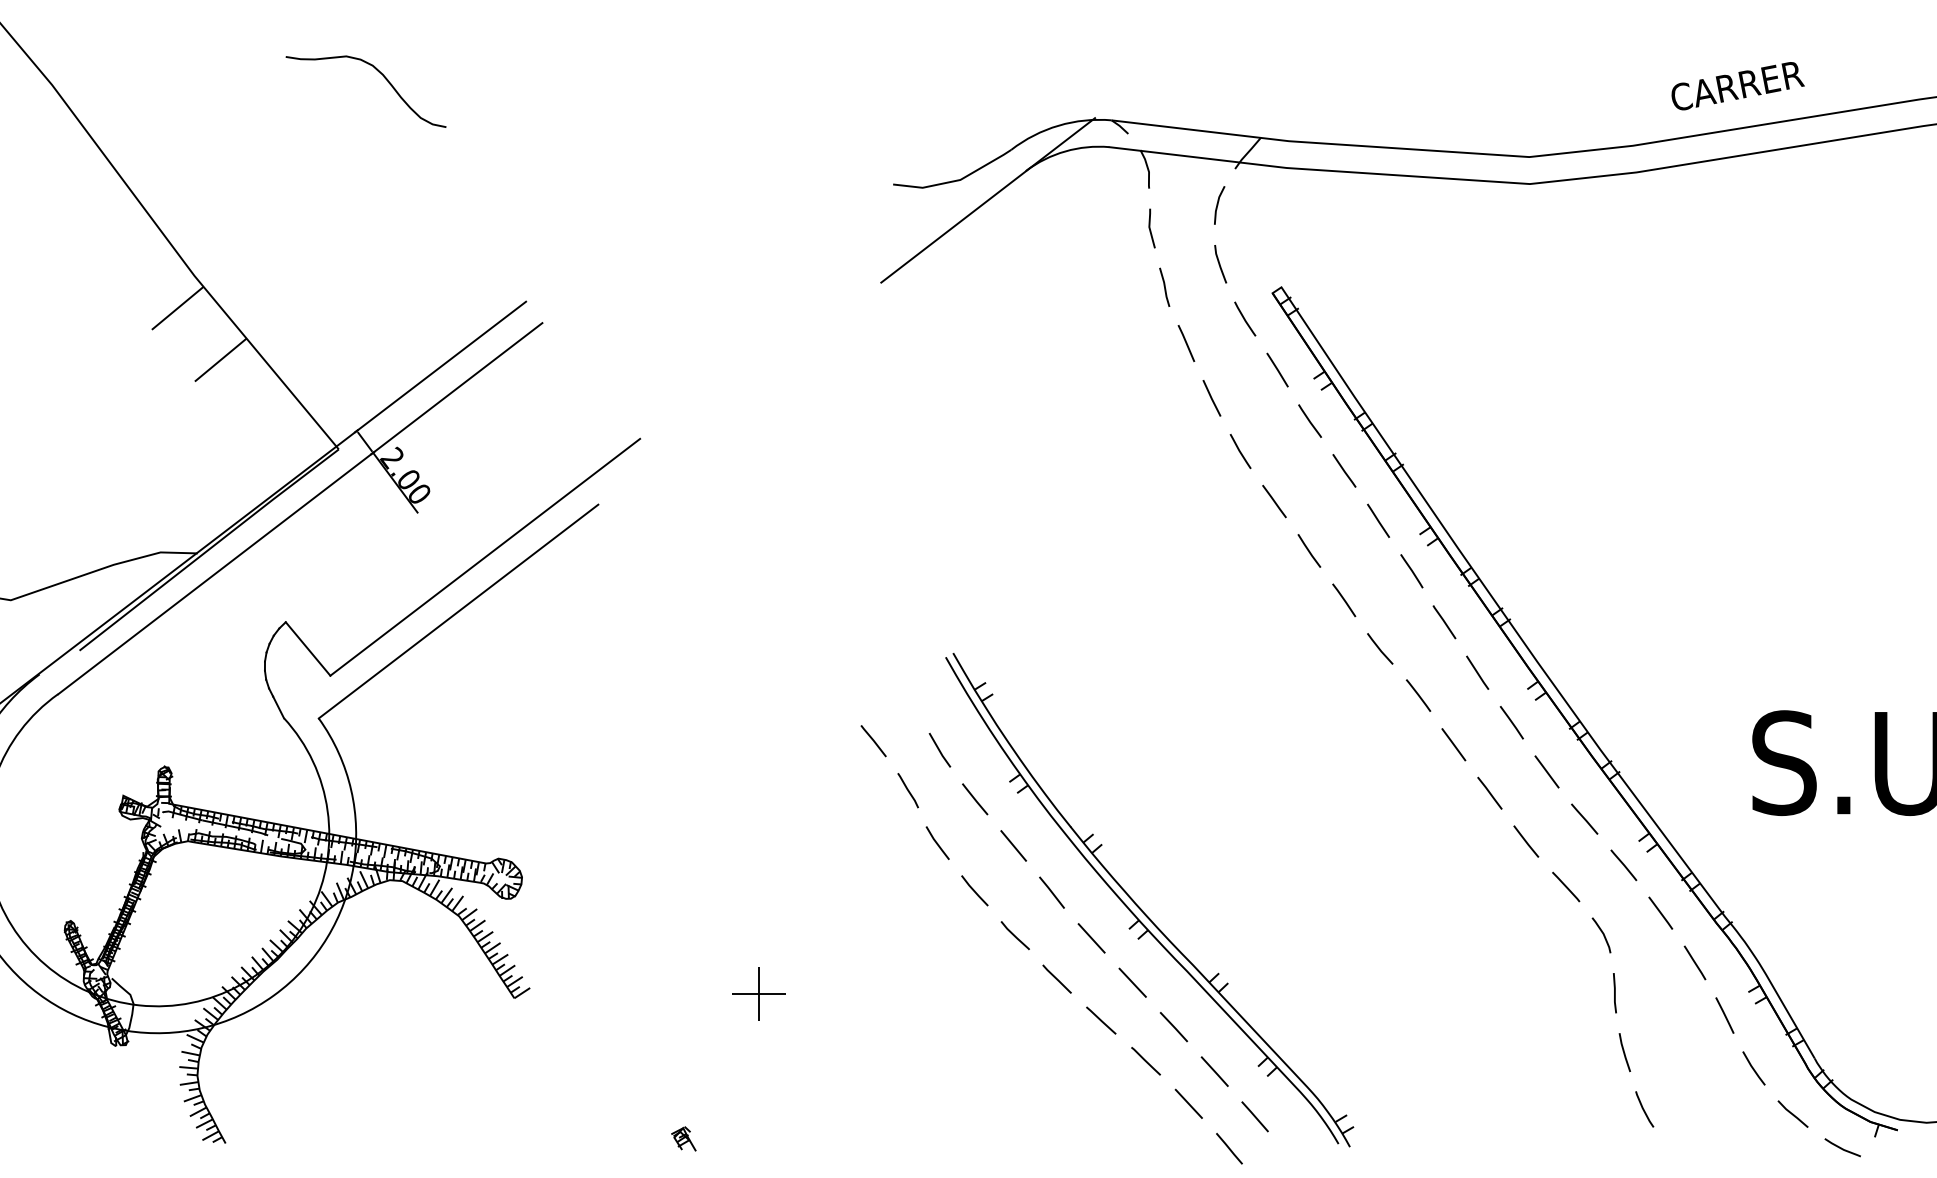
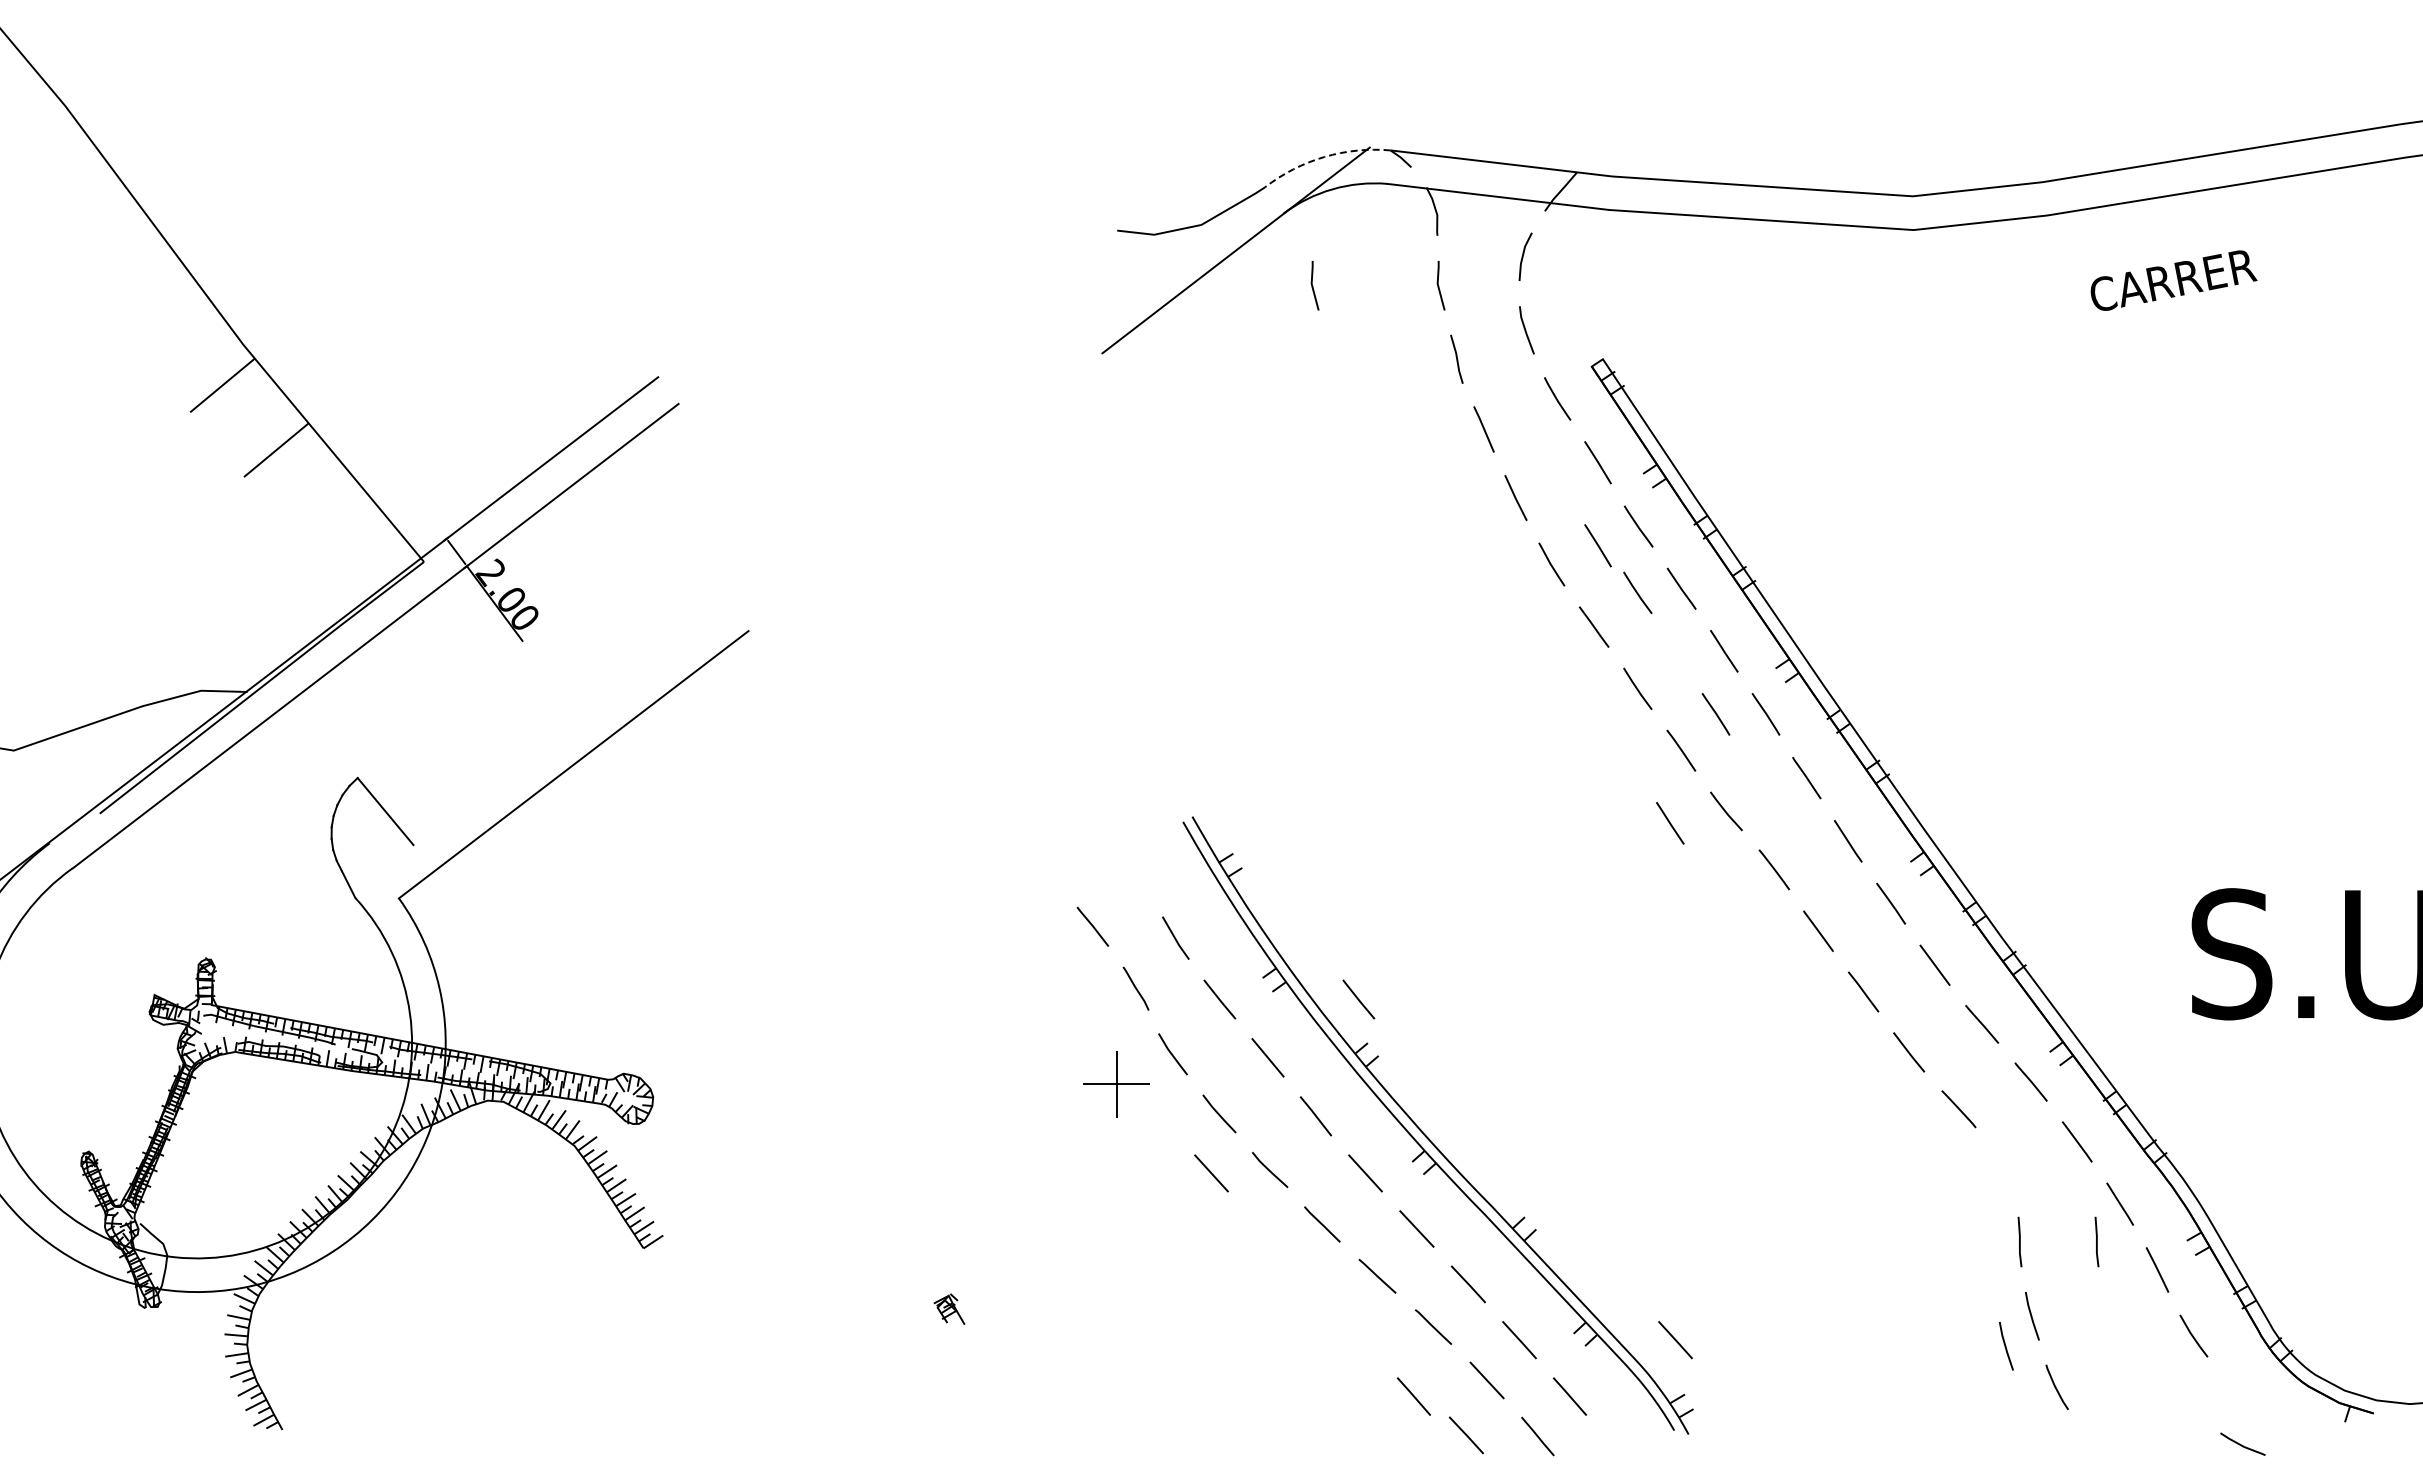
curve: (381, 74) -> (477, 93), removed
text: (1737, 86) -> (2173, 280), moved
arc: (1058, 126) -> (1324, 157), solid -> dashed
line: (1050, 229) -> (1313, 286), added
line: (1277, 436) -> (1597, 545), added
line: (1309, 473) -> (1637, 592), added
line: (484, 557) -> (606, 696), removed
line: (1371, 571) -> (1715, 714), added
line: (1335, 658) -> (1670, 823), added
line: (1086, 799) -> (1358, 999), added
line: (1603, 935) -> (2005, 1169), removed
line: (968, 938) -> (1211, 1173), added
line: (1676, 992) -> (2096, 1241), added
part: (759, 994) -> (1116, 1084), moved
line: (1339, 1071) -> (1675, 1340), added
line: (1604, 1076) -> (2006, 1346), added
line: (1792, 1114) -> (2242, 1393), removed
line: (1130, 1116) -> (1413, 1396), added
part: (683, 1138) -> (949, 1308), moved
line: (1171, 1147) -> (1465, 1435), added
line: (1841, 1147) -> (2241, 1444), moved

